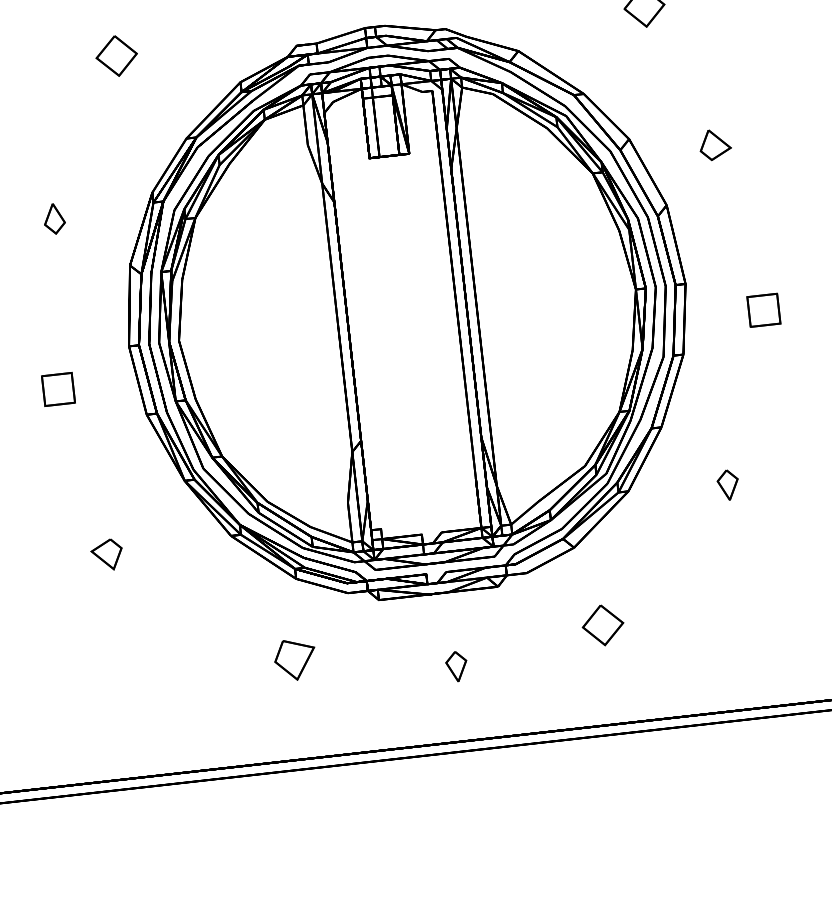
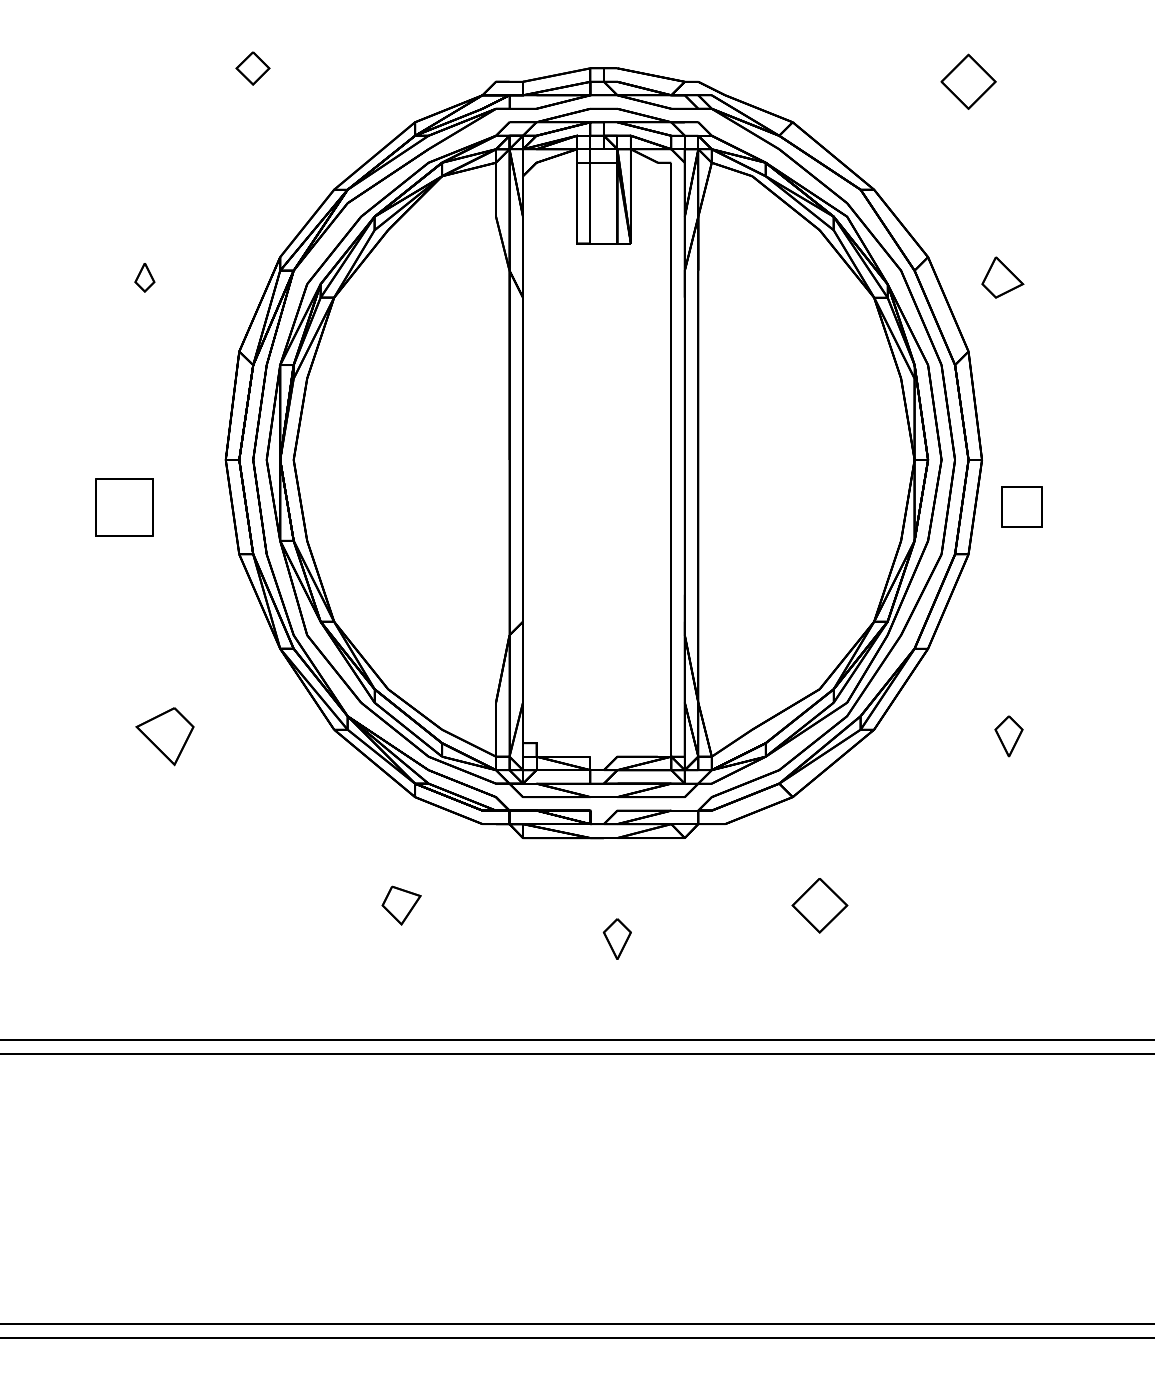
part: (116, 56) -> (252, 68), size x0.6
part: (714, 144) -> (1002, 277), moved
part: (54, 218) -> (144, 277), size x0.7
part: (763, 309) -> (1021, 506), moved
part: (58, 388) -> (124, 506), size x1.4
part: (106, 554) -> (164, 736), size x1.4
part: (295, 659) -> (401, 905), size x0.7

